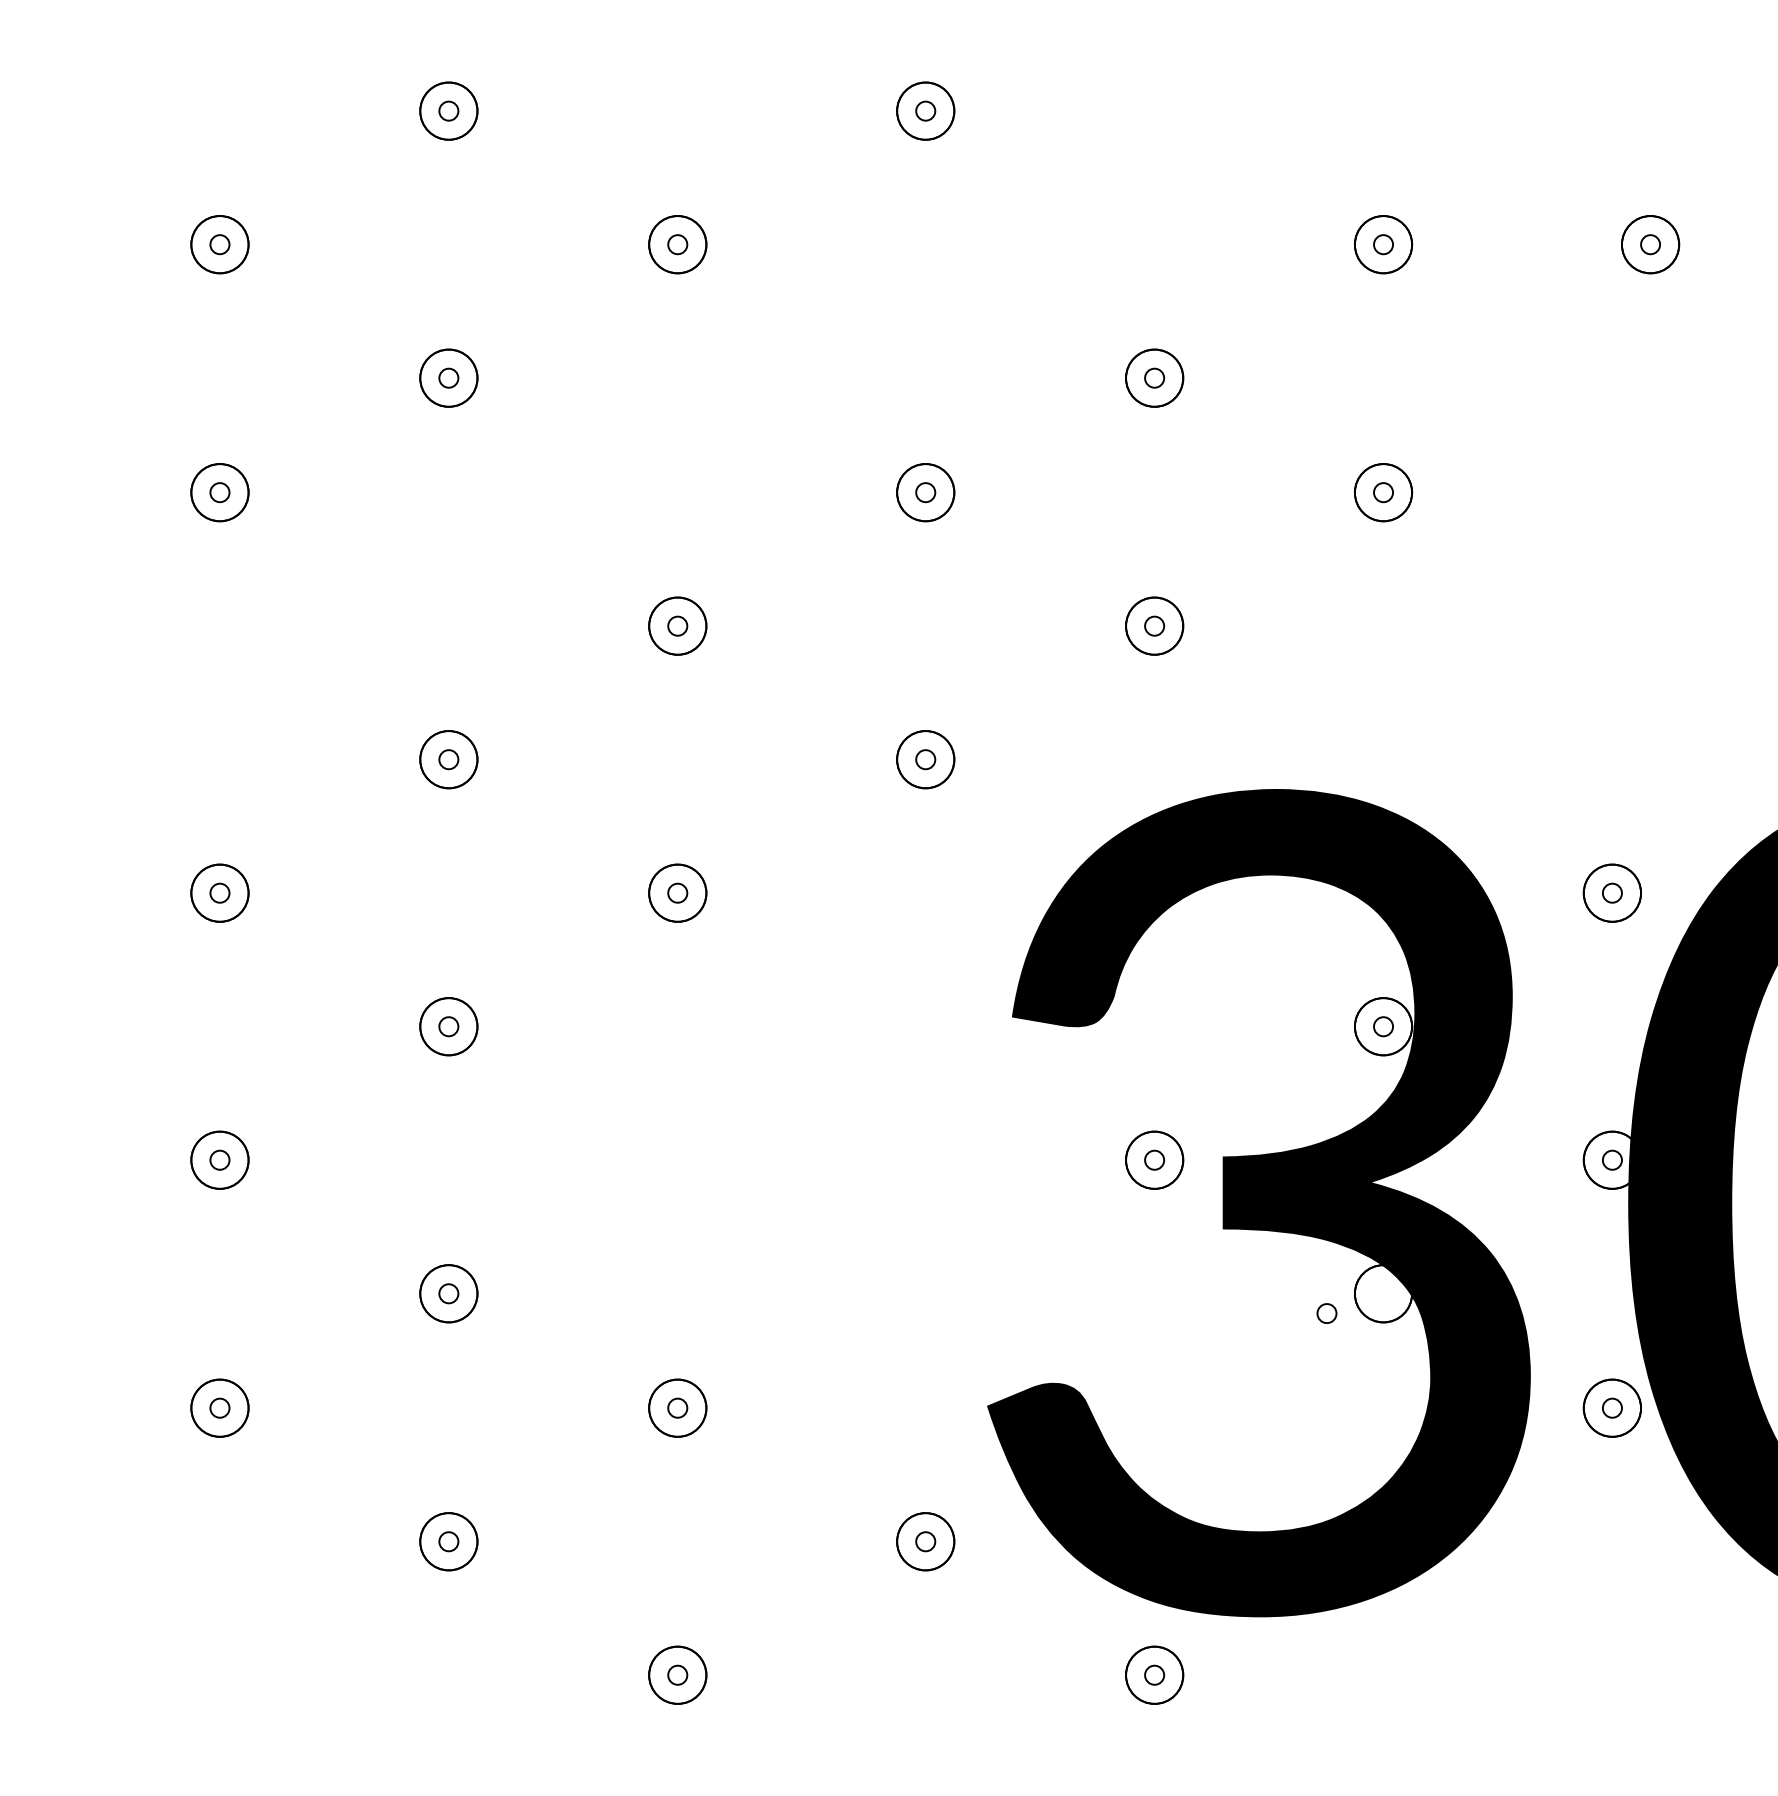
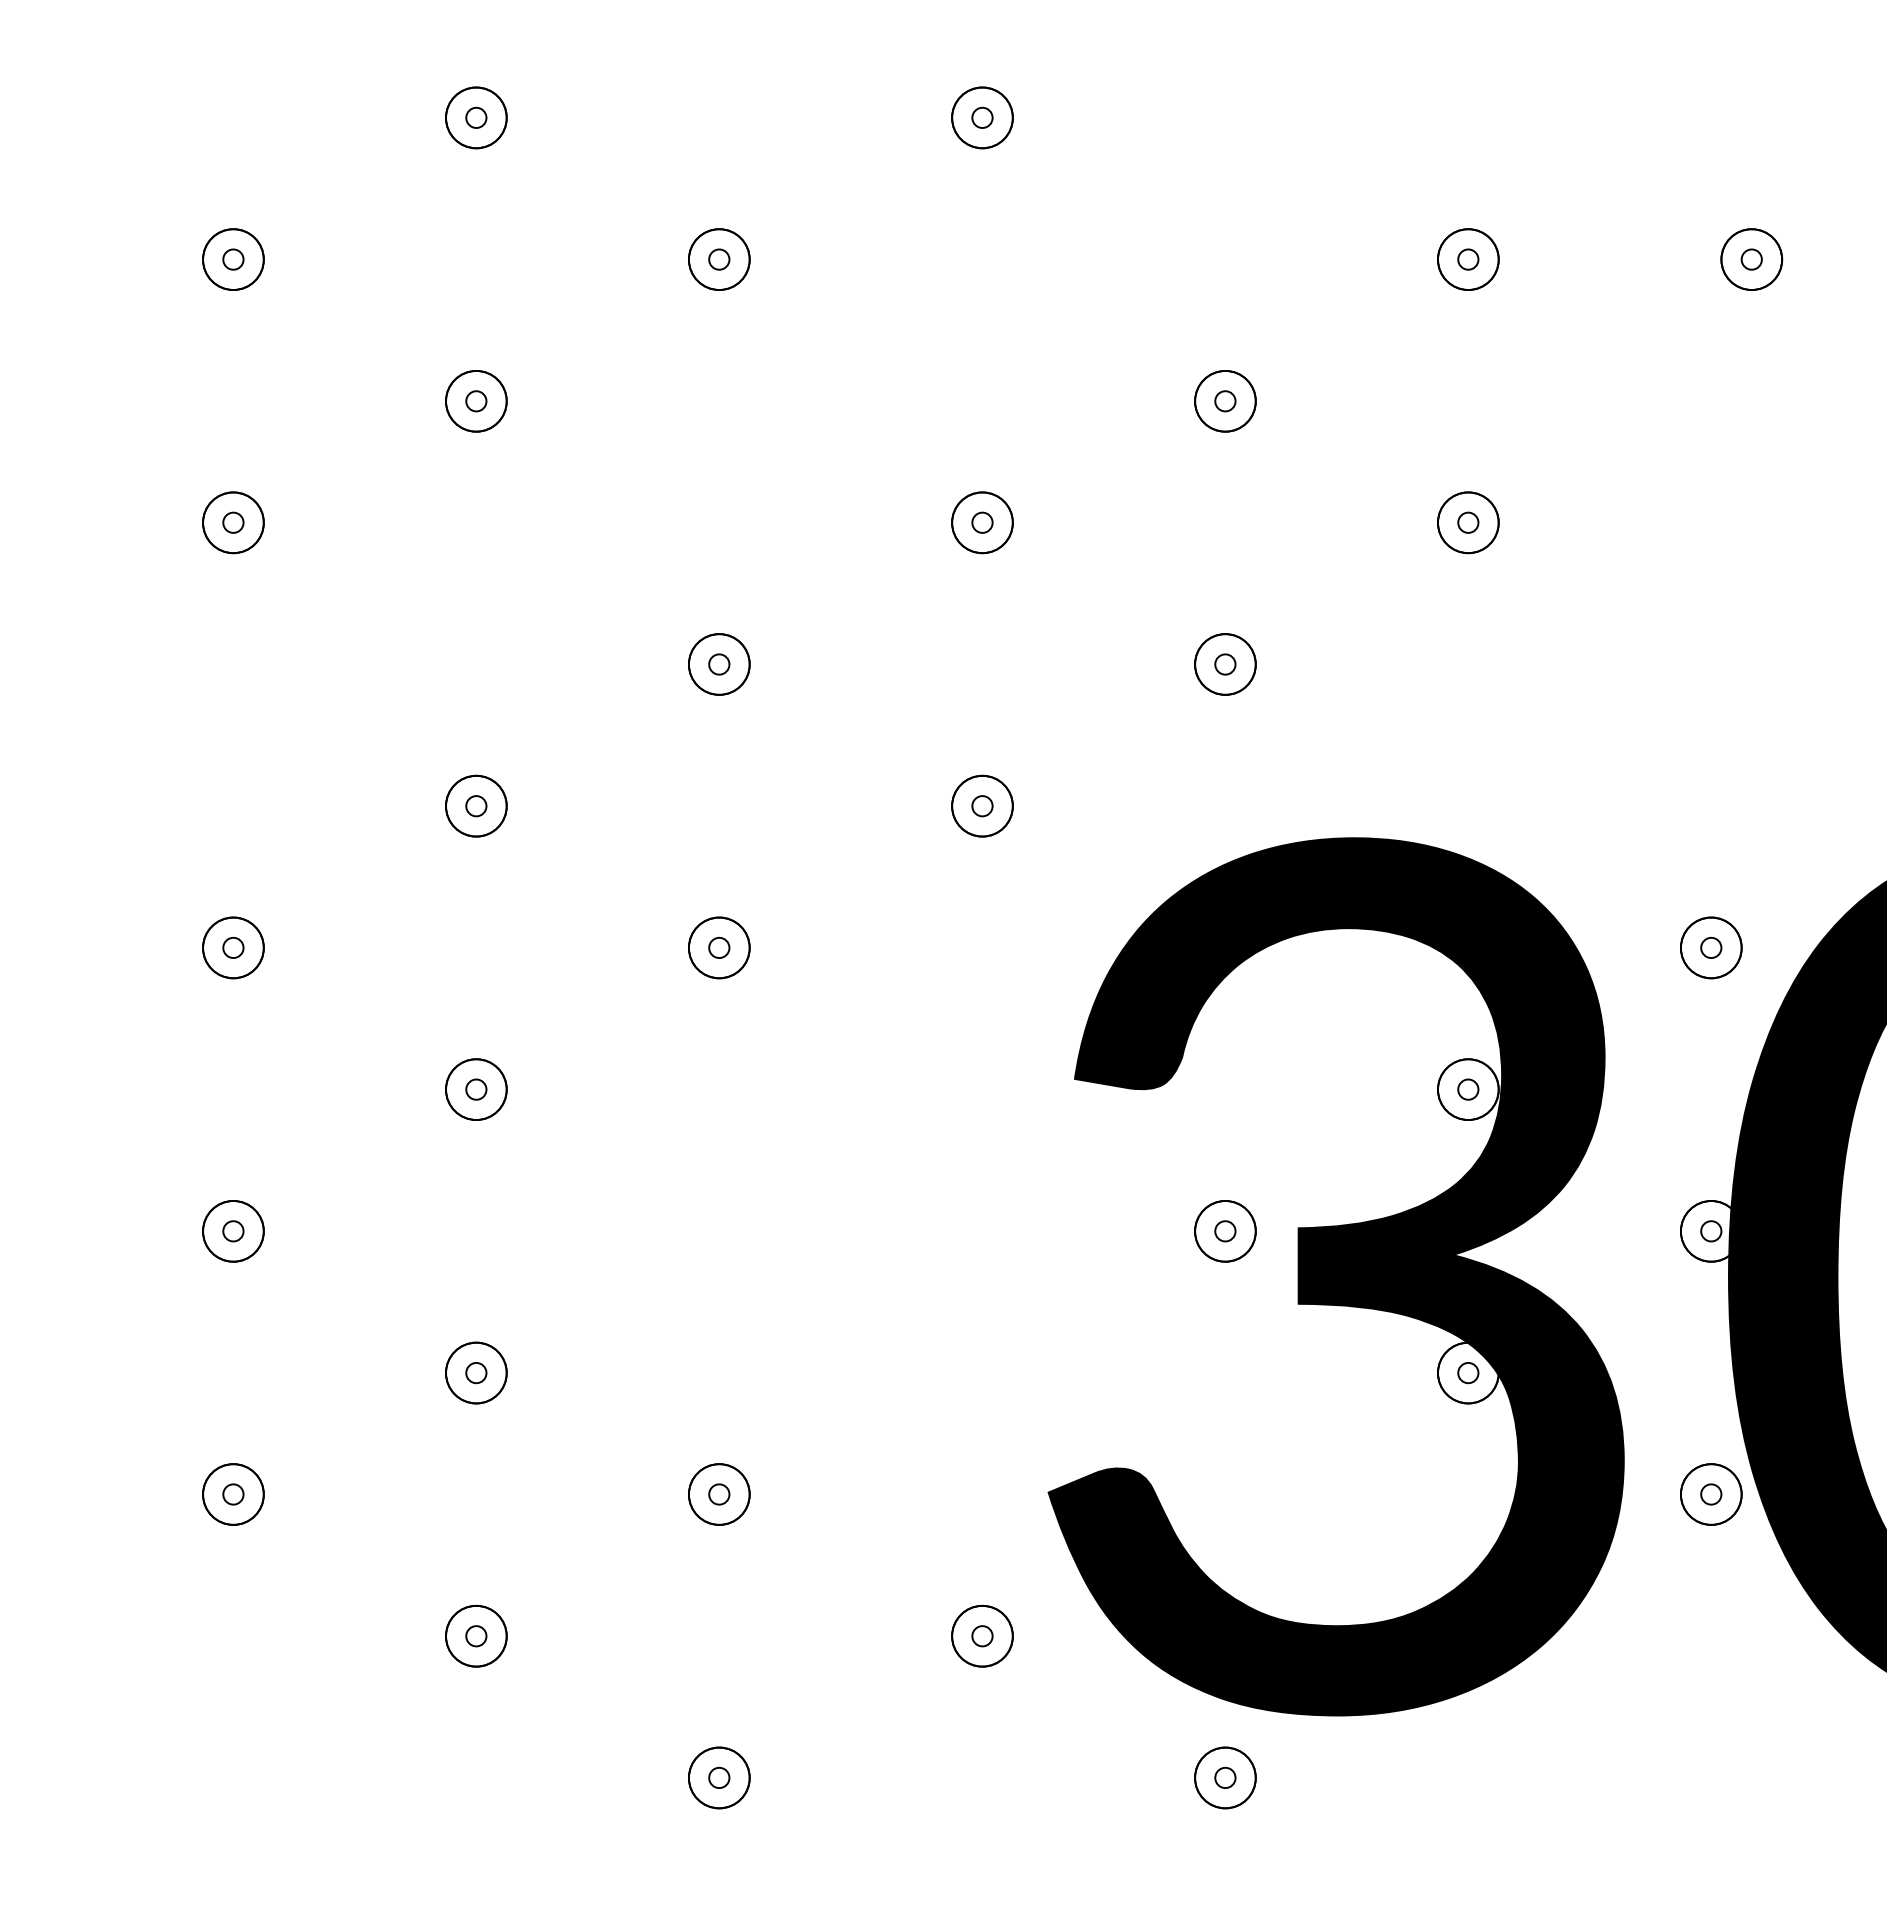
part: (1327, 1313) -> (1468, 1373), moved

